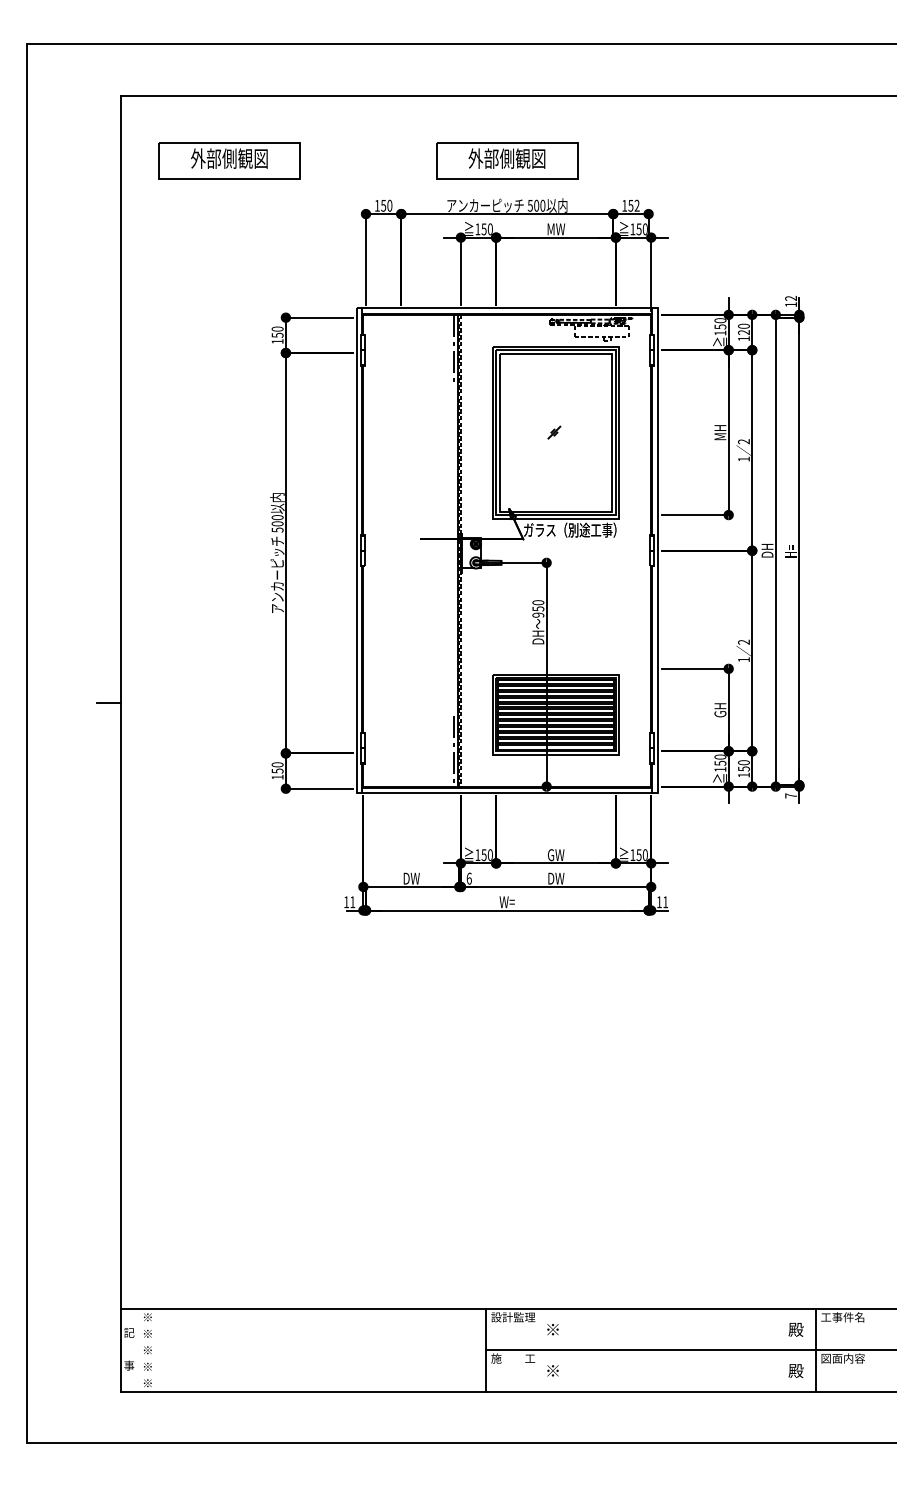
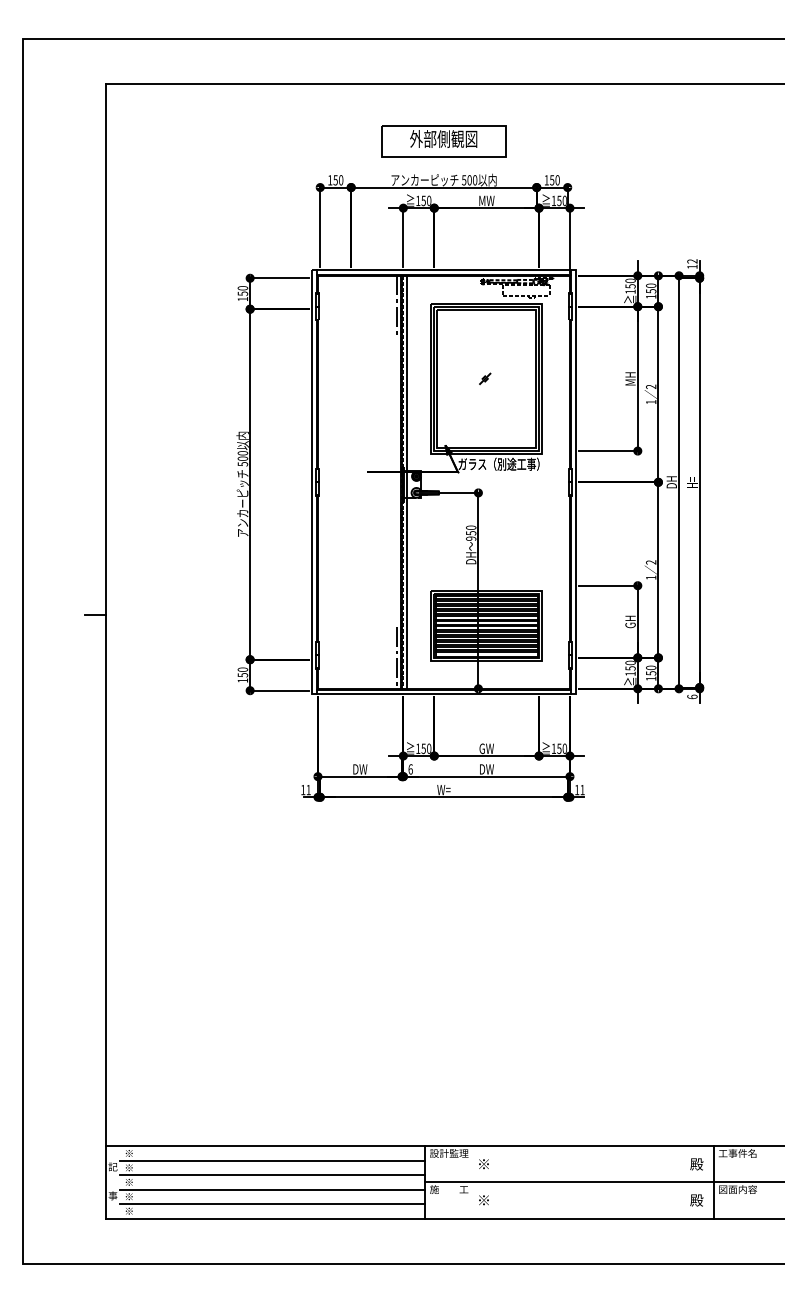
part: (229, 161) -> (200, 141), removed
text: (636, 206) -> (557, 180), 152 -> 150
text: (744, 332) -> (651, 291), 120 -> 150
line: (464, 549) -> (406, 481), added
text: (791, 795) -> (692, 696), 7 -> 6
line: (311, 1325) -> (272, 1160), added
line: (311, 1342) -> (272, 1175), added
line: (311, 1358) -> (272, 1189), added
line: (311, 1375) -> (272, 1204), added

